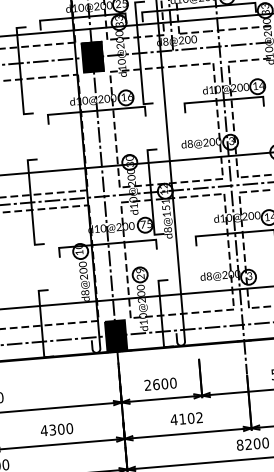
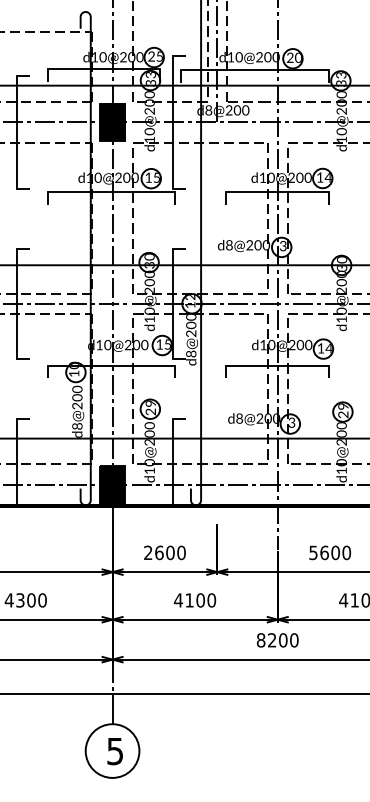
text: (129, 96) -> (156, 177), 16 -> 15
text: (166, 207) -> (191, 325), d8@151 -> d8@200
text: (143, 224) -> (159, 344), 75 -> 15
text: (199, 417) -> (211, 600), 4102 -> 4100

